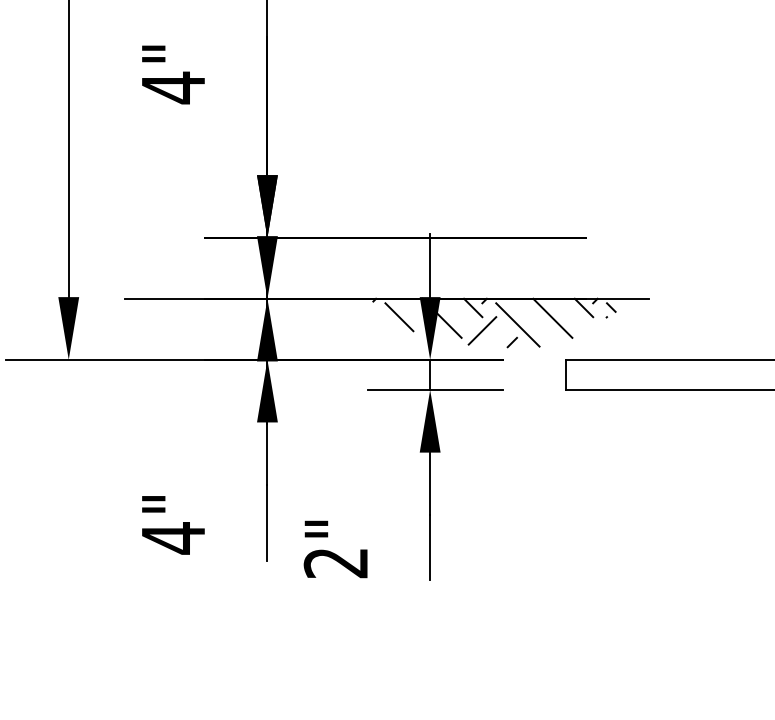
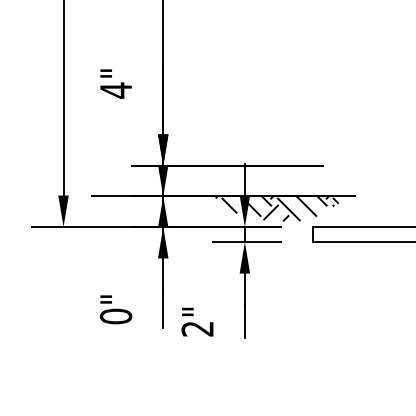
text: (172, 538) -> (115, 316), 4" -> 0"

